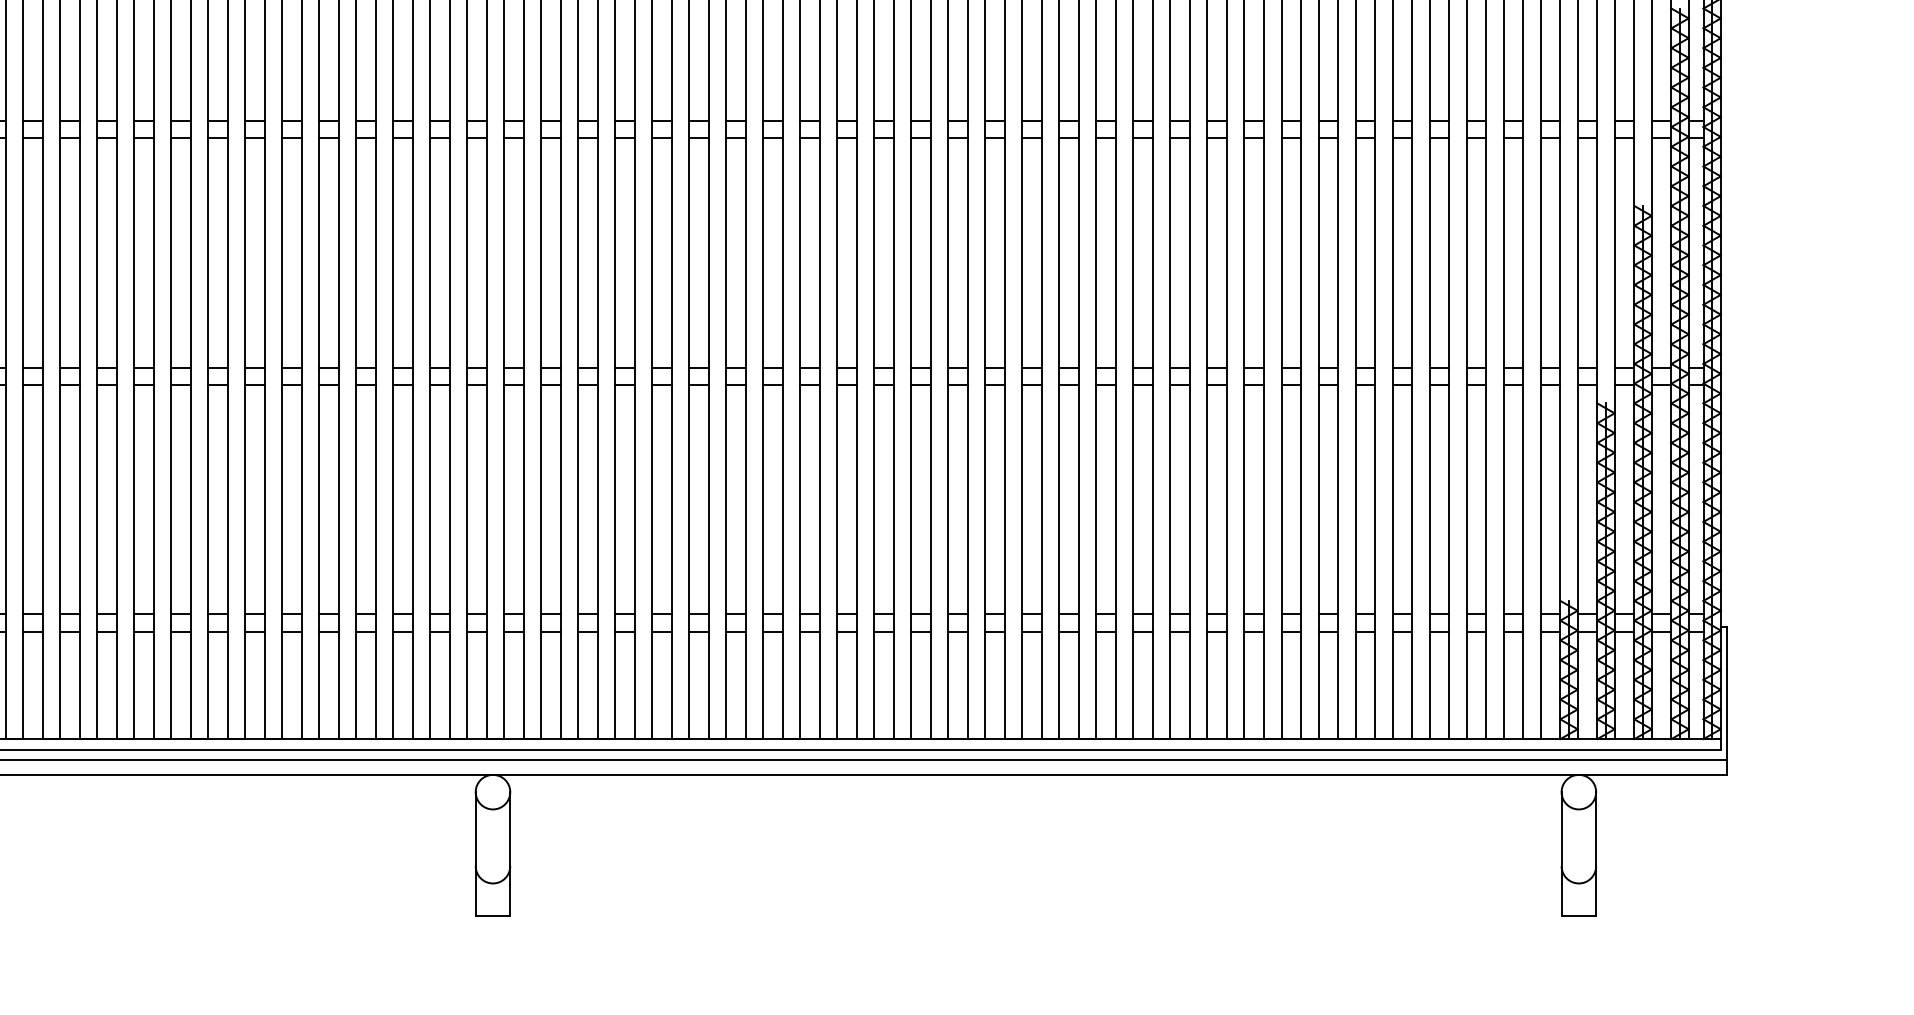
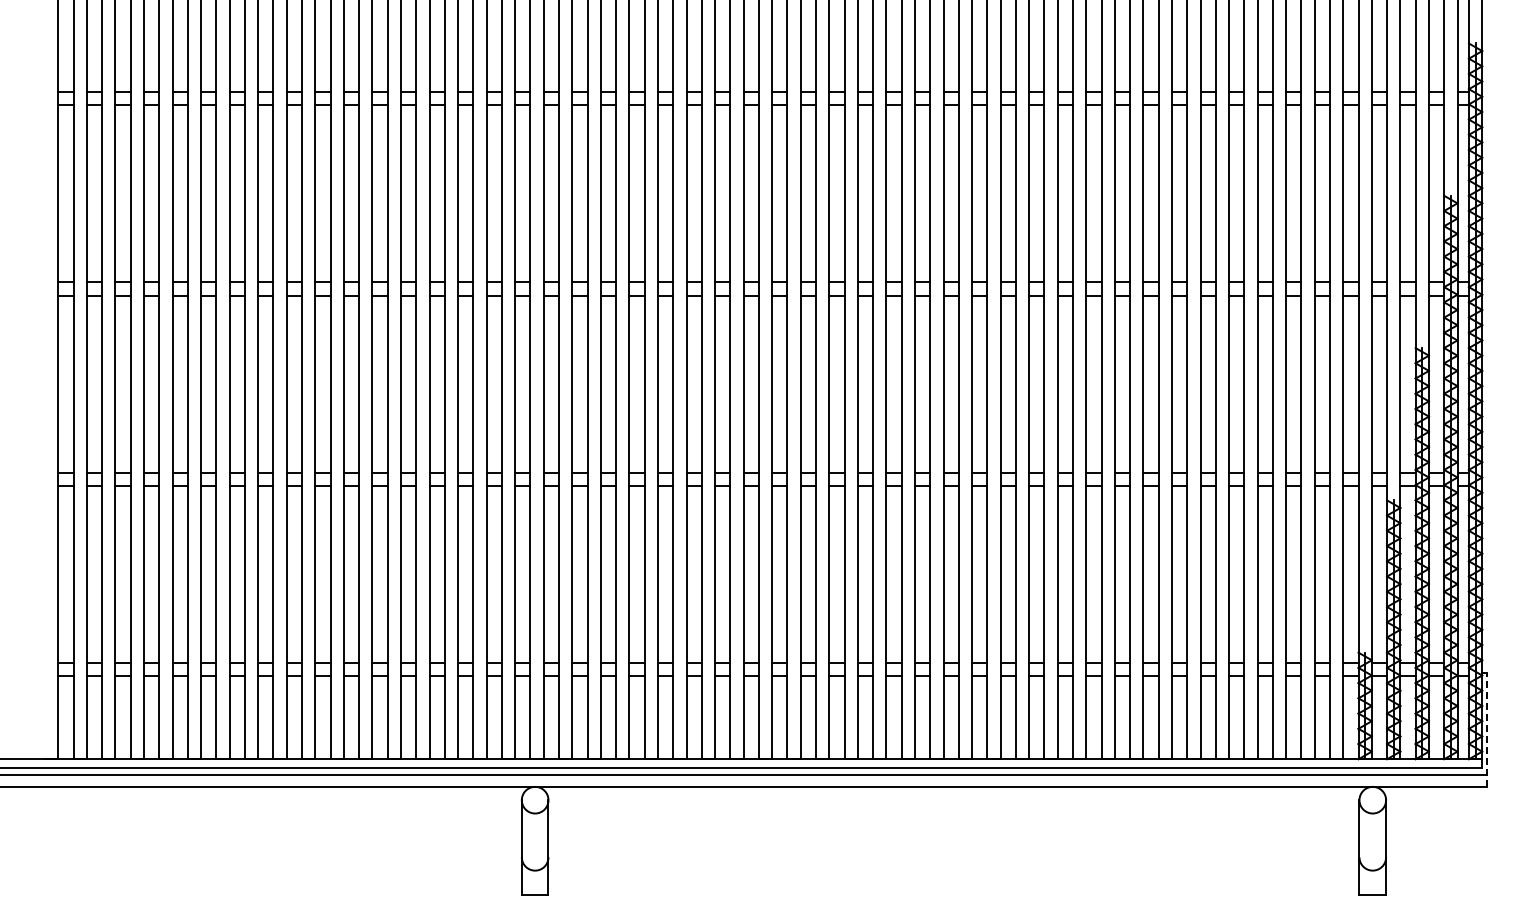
line: (1727, 700) -> (1487, 729), solid -> dashed

